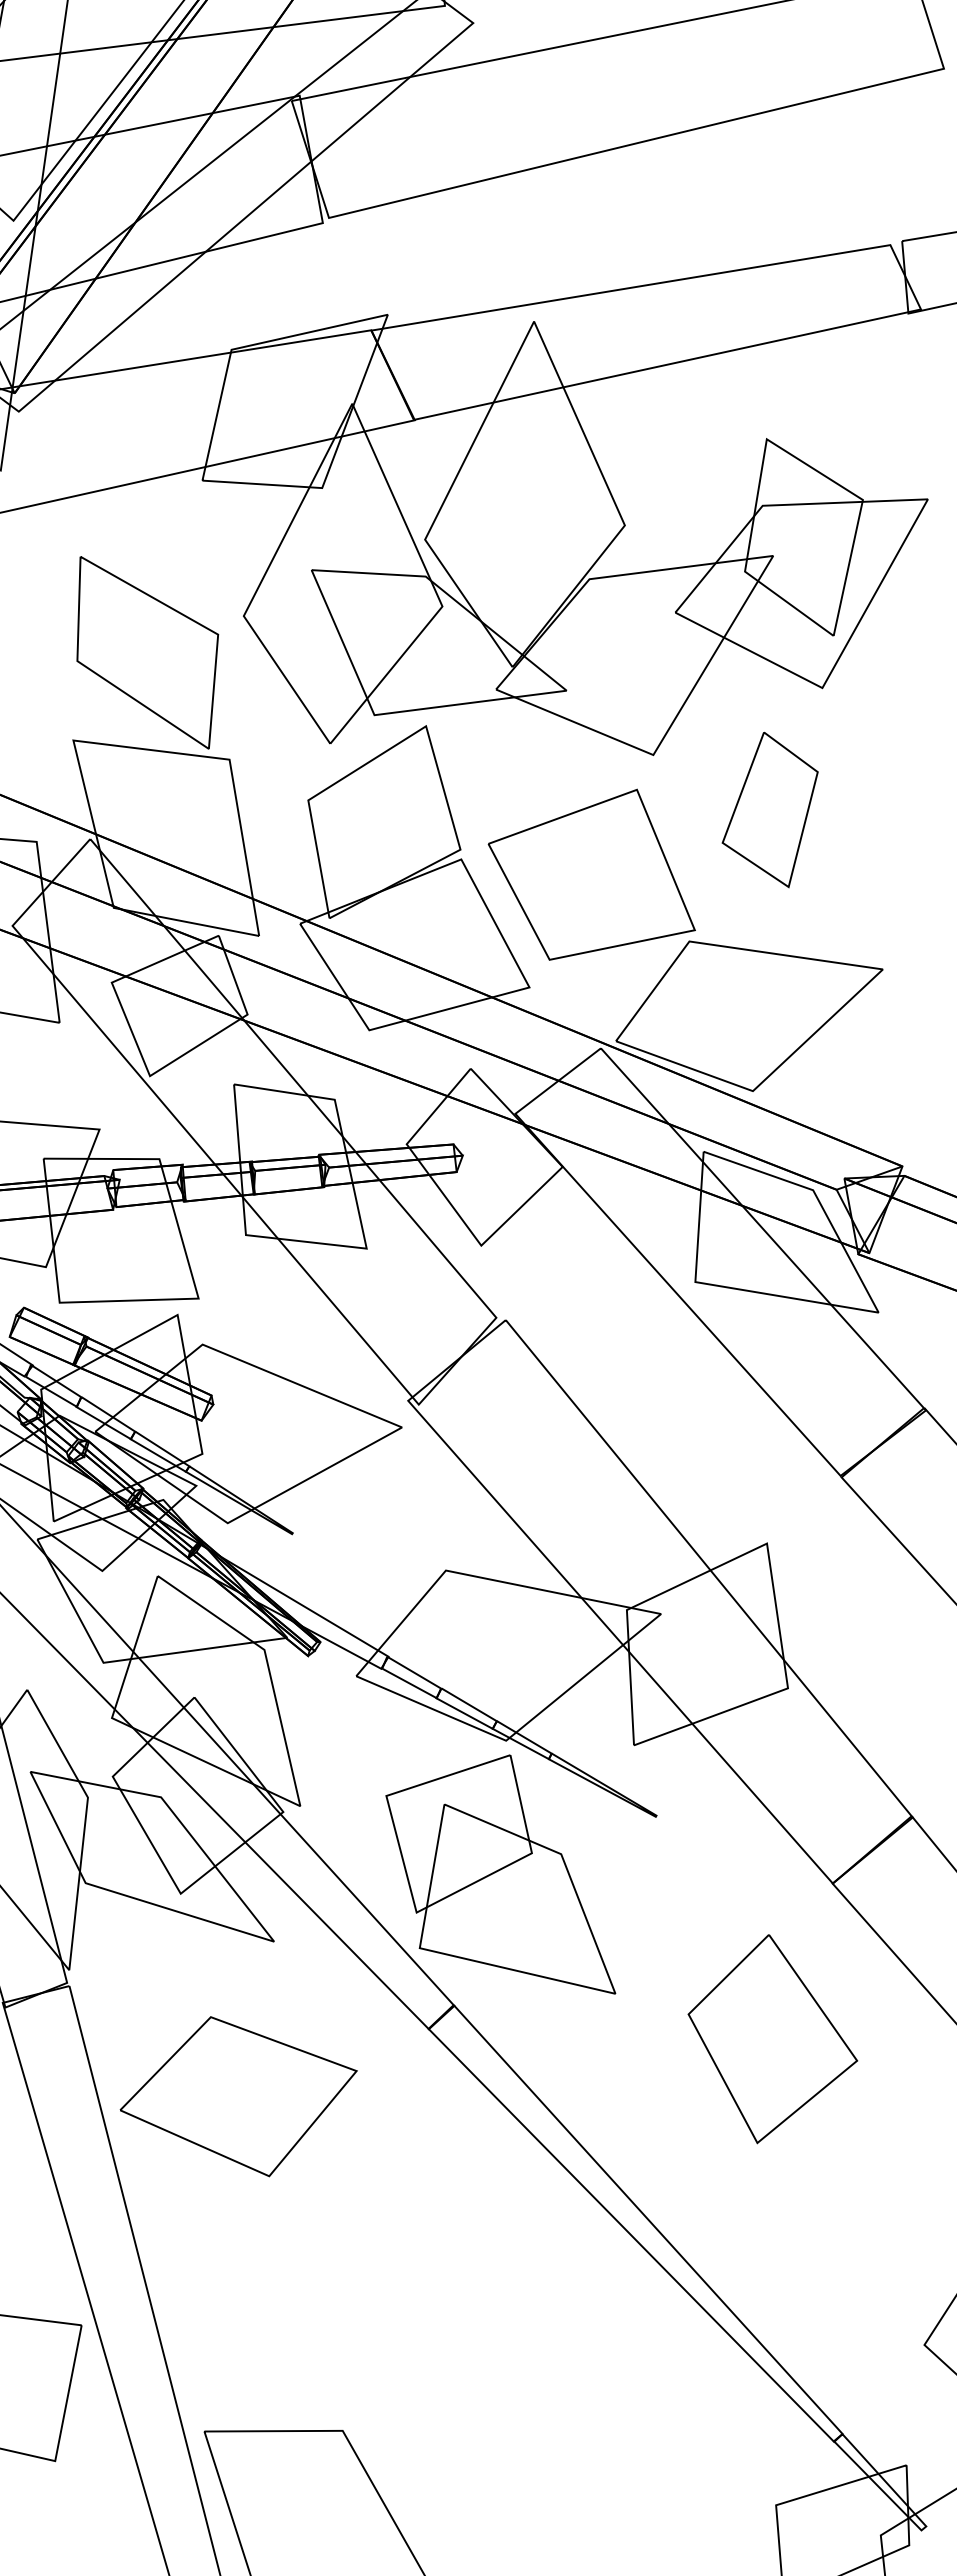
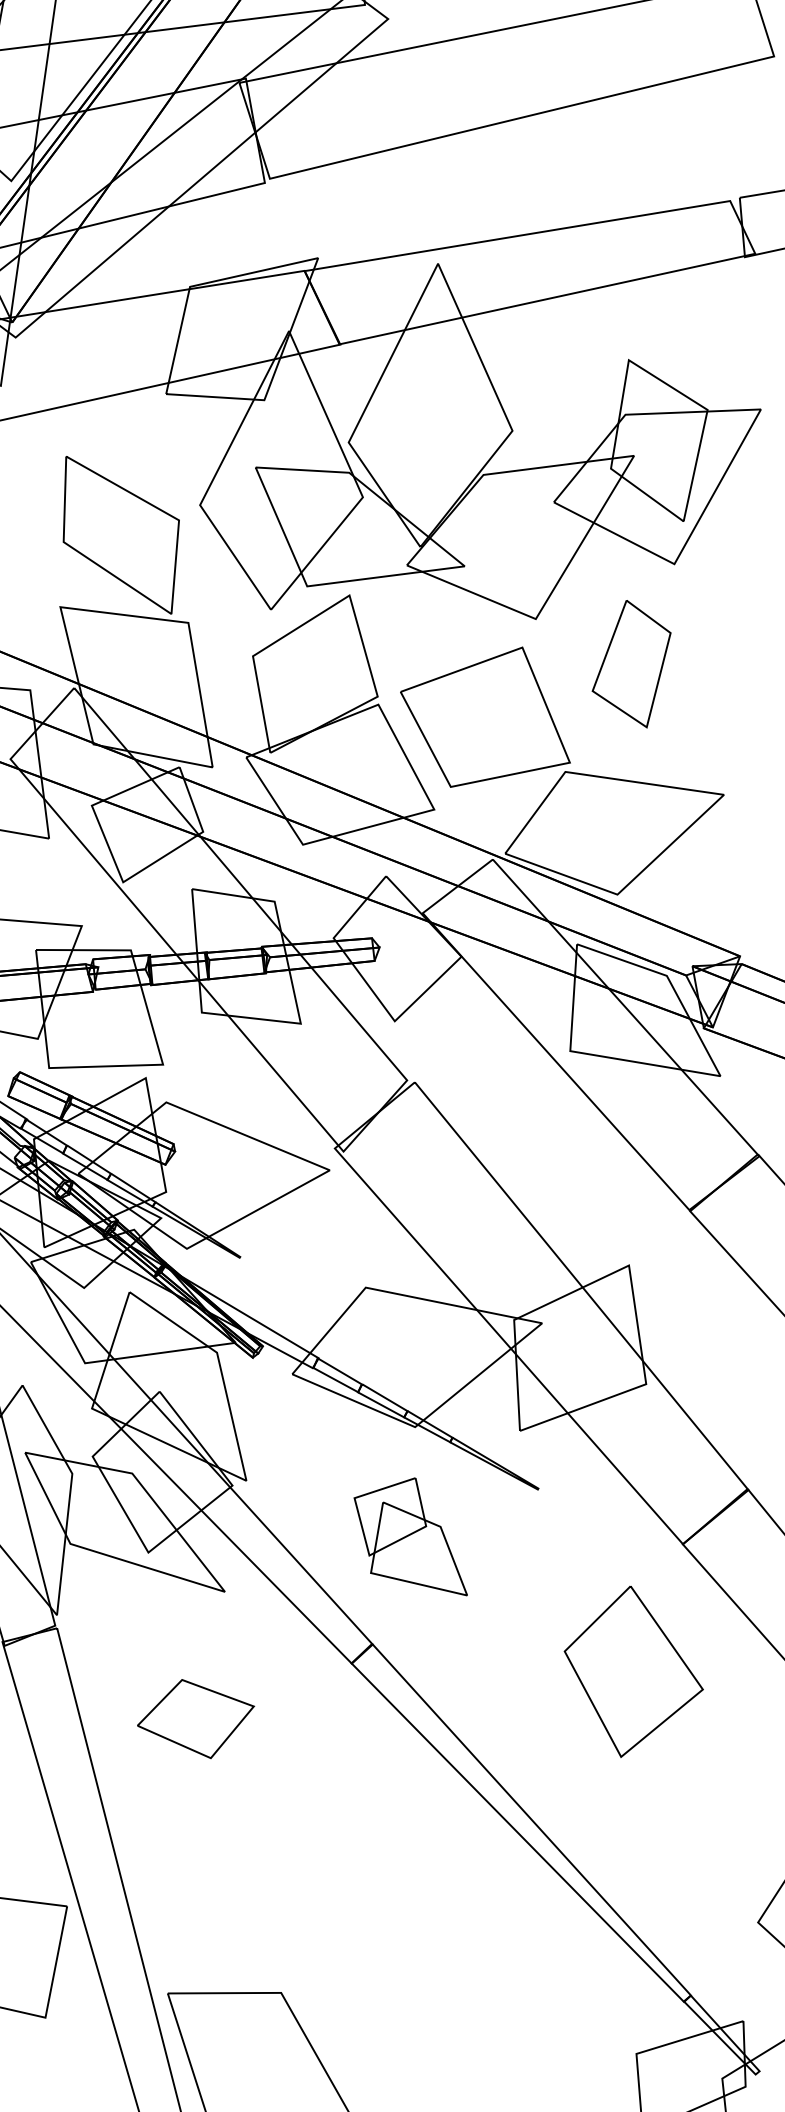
part: (500, 1874) -> (410, 1536), size x0.6
part: (238, 2096) -> (195, 1718), size x0.6

